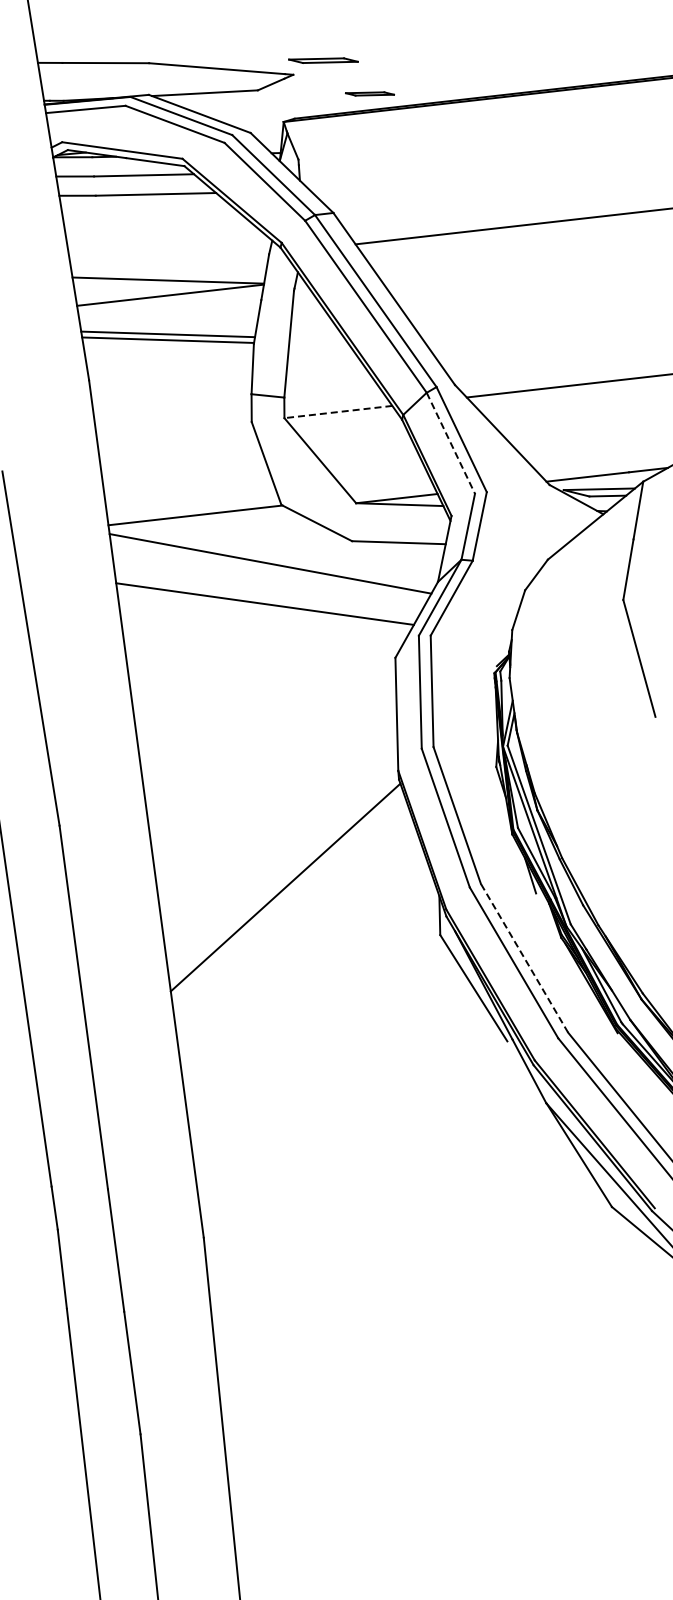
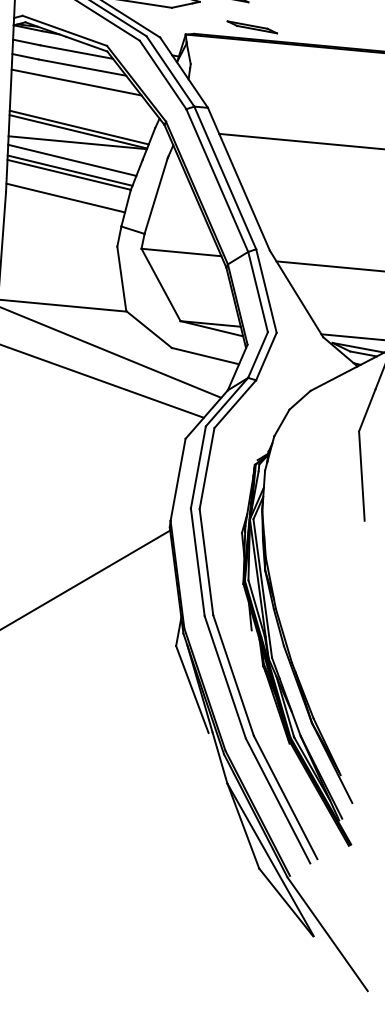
part: (369, 93) -> (252, 26), size x1.43
line: (152, 215) -> (76, 82), added
line: (168, 274) -> (79, 127), added
line: (167, 320) -> (71, 160), added
line: (169, 371) -> (65, 197), added
line: (337, 412) -> (180, 252), dashed -> solid
line: (450, 443) -> (257, 292), dashed -> solid
line: (524, 957) -> (233, 674), dashed -> solid

